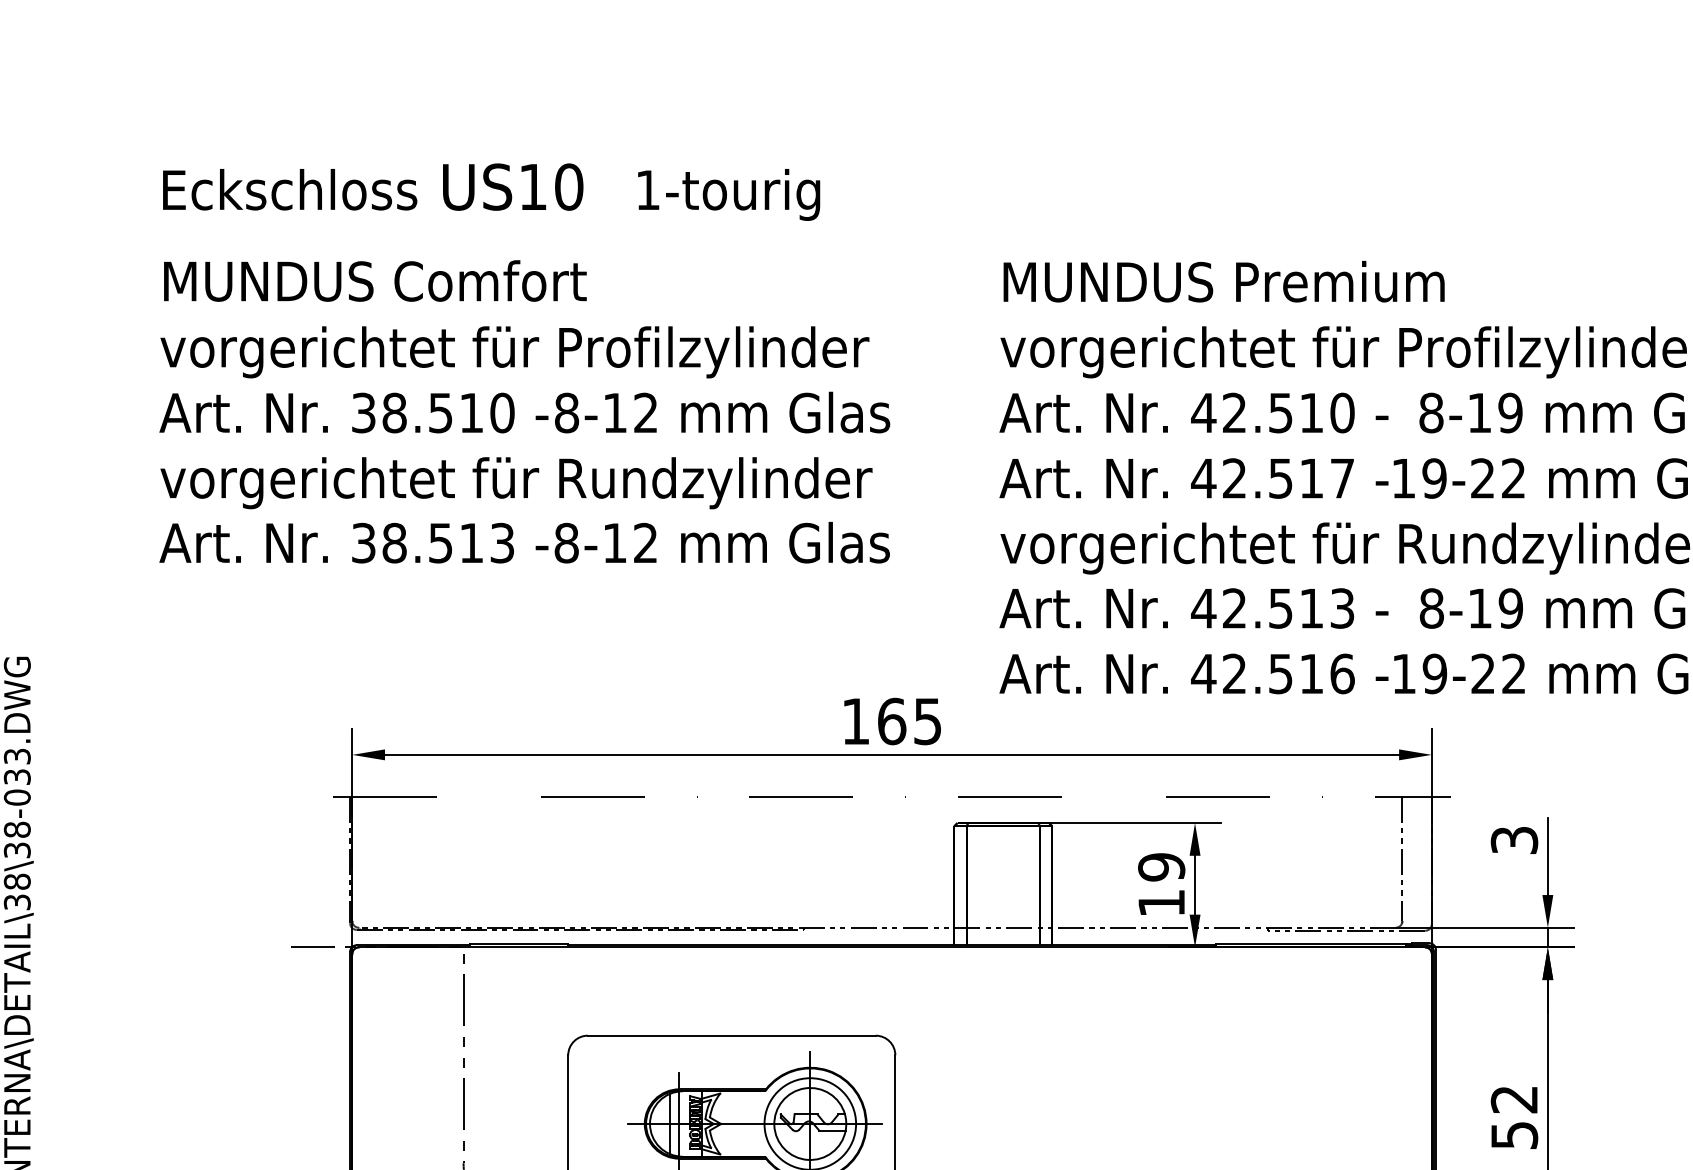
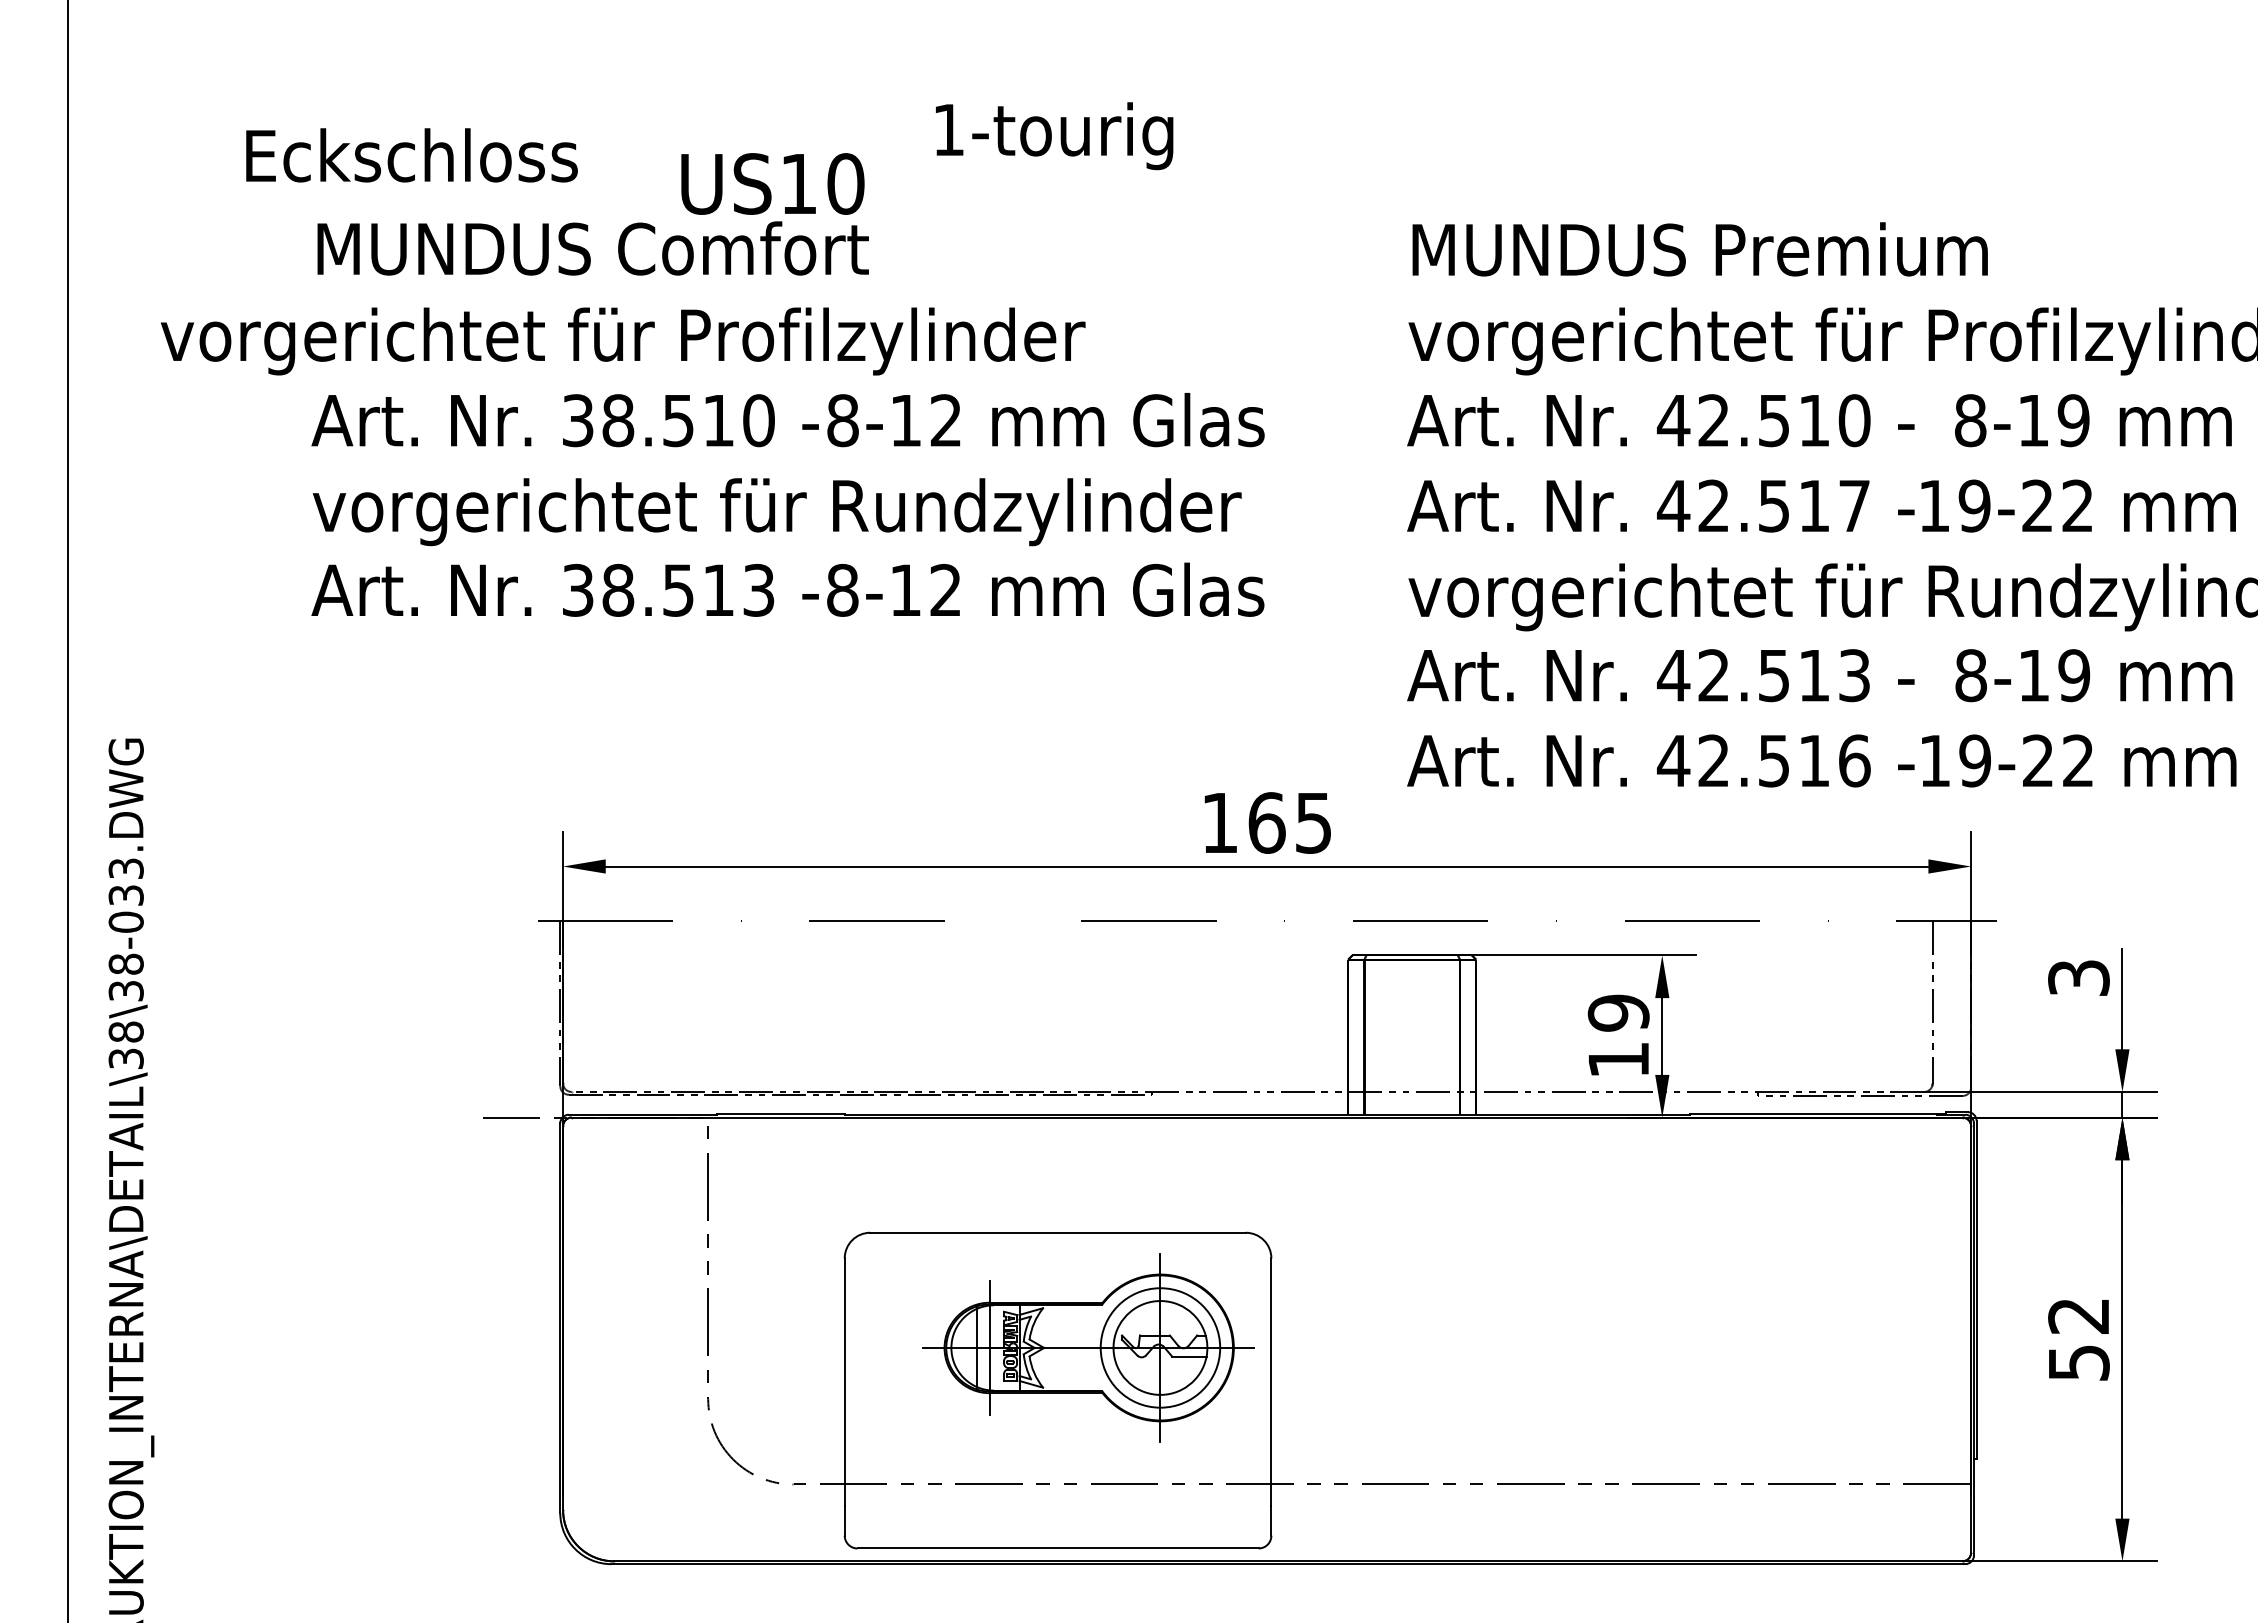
text: (512, 186) -> (772, 183), moved
text: (289, 189) -> (411, 155), moved
text: (514, 352) -> (622, 341), moved

